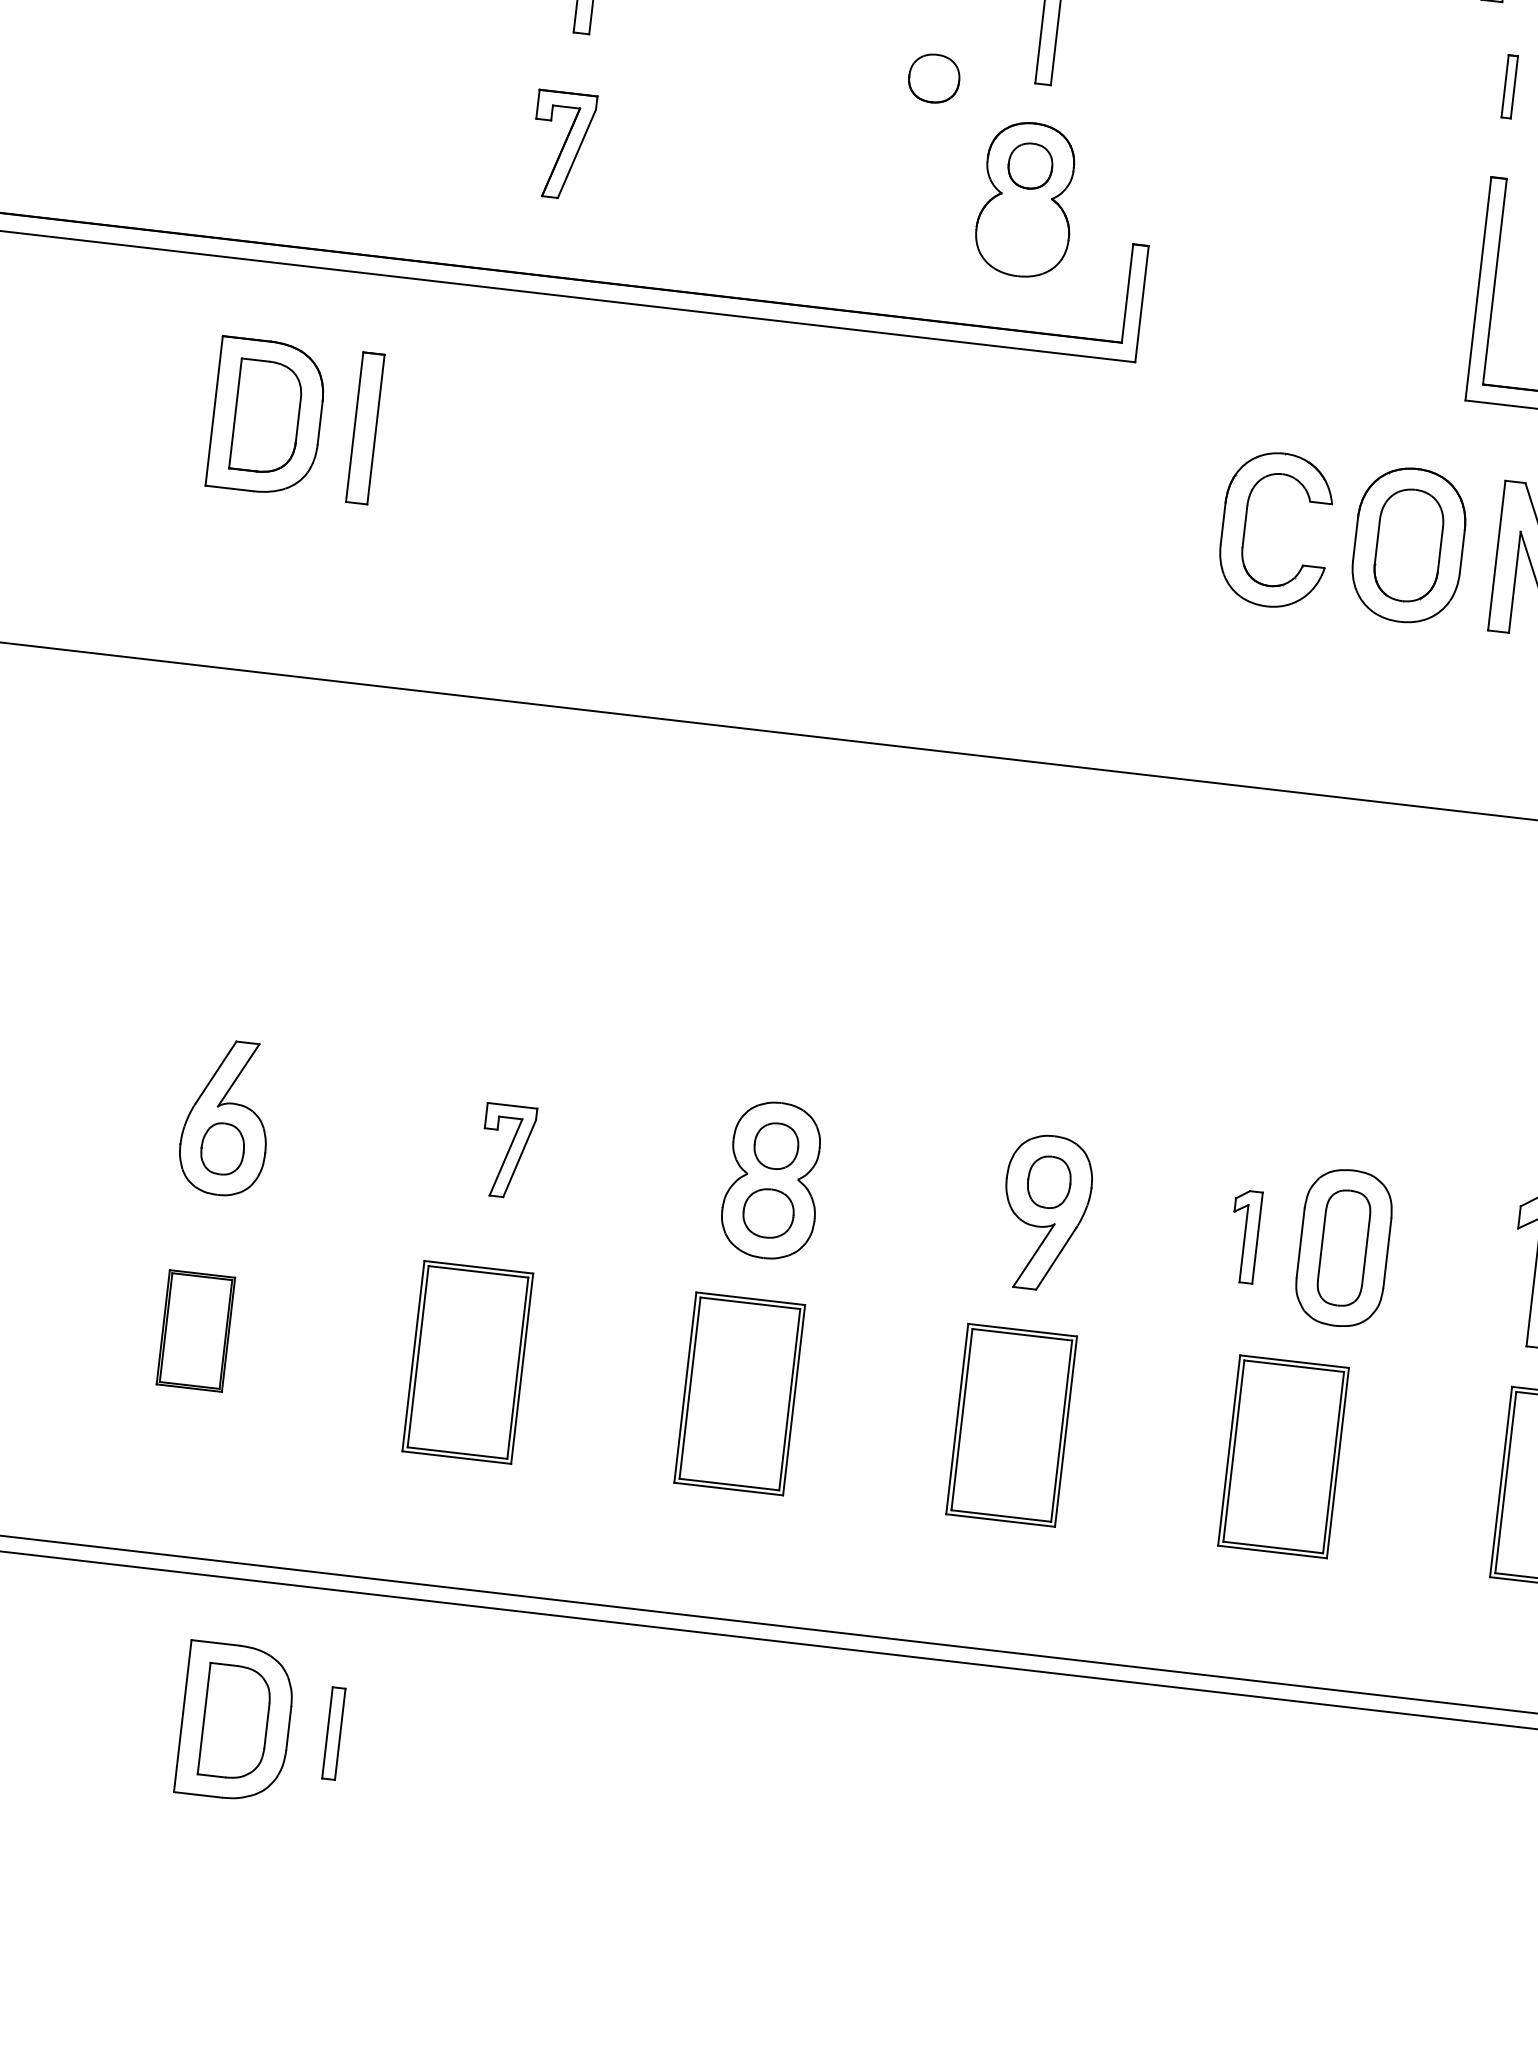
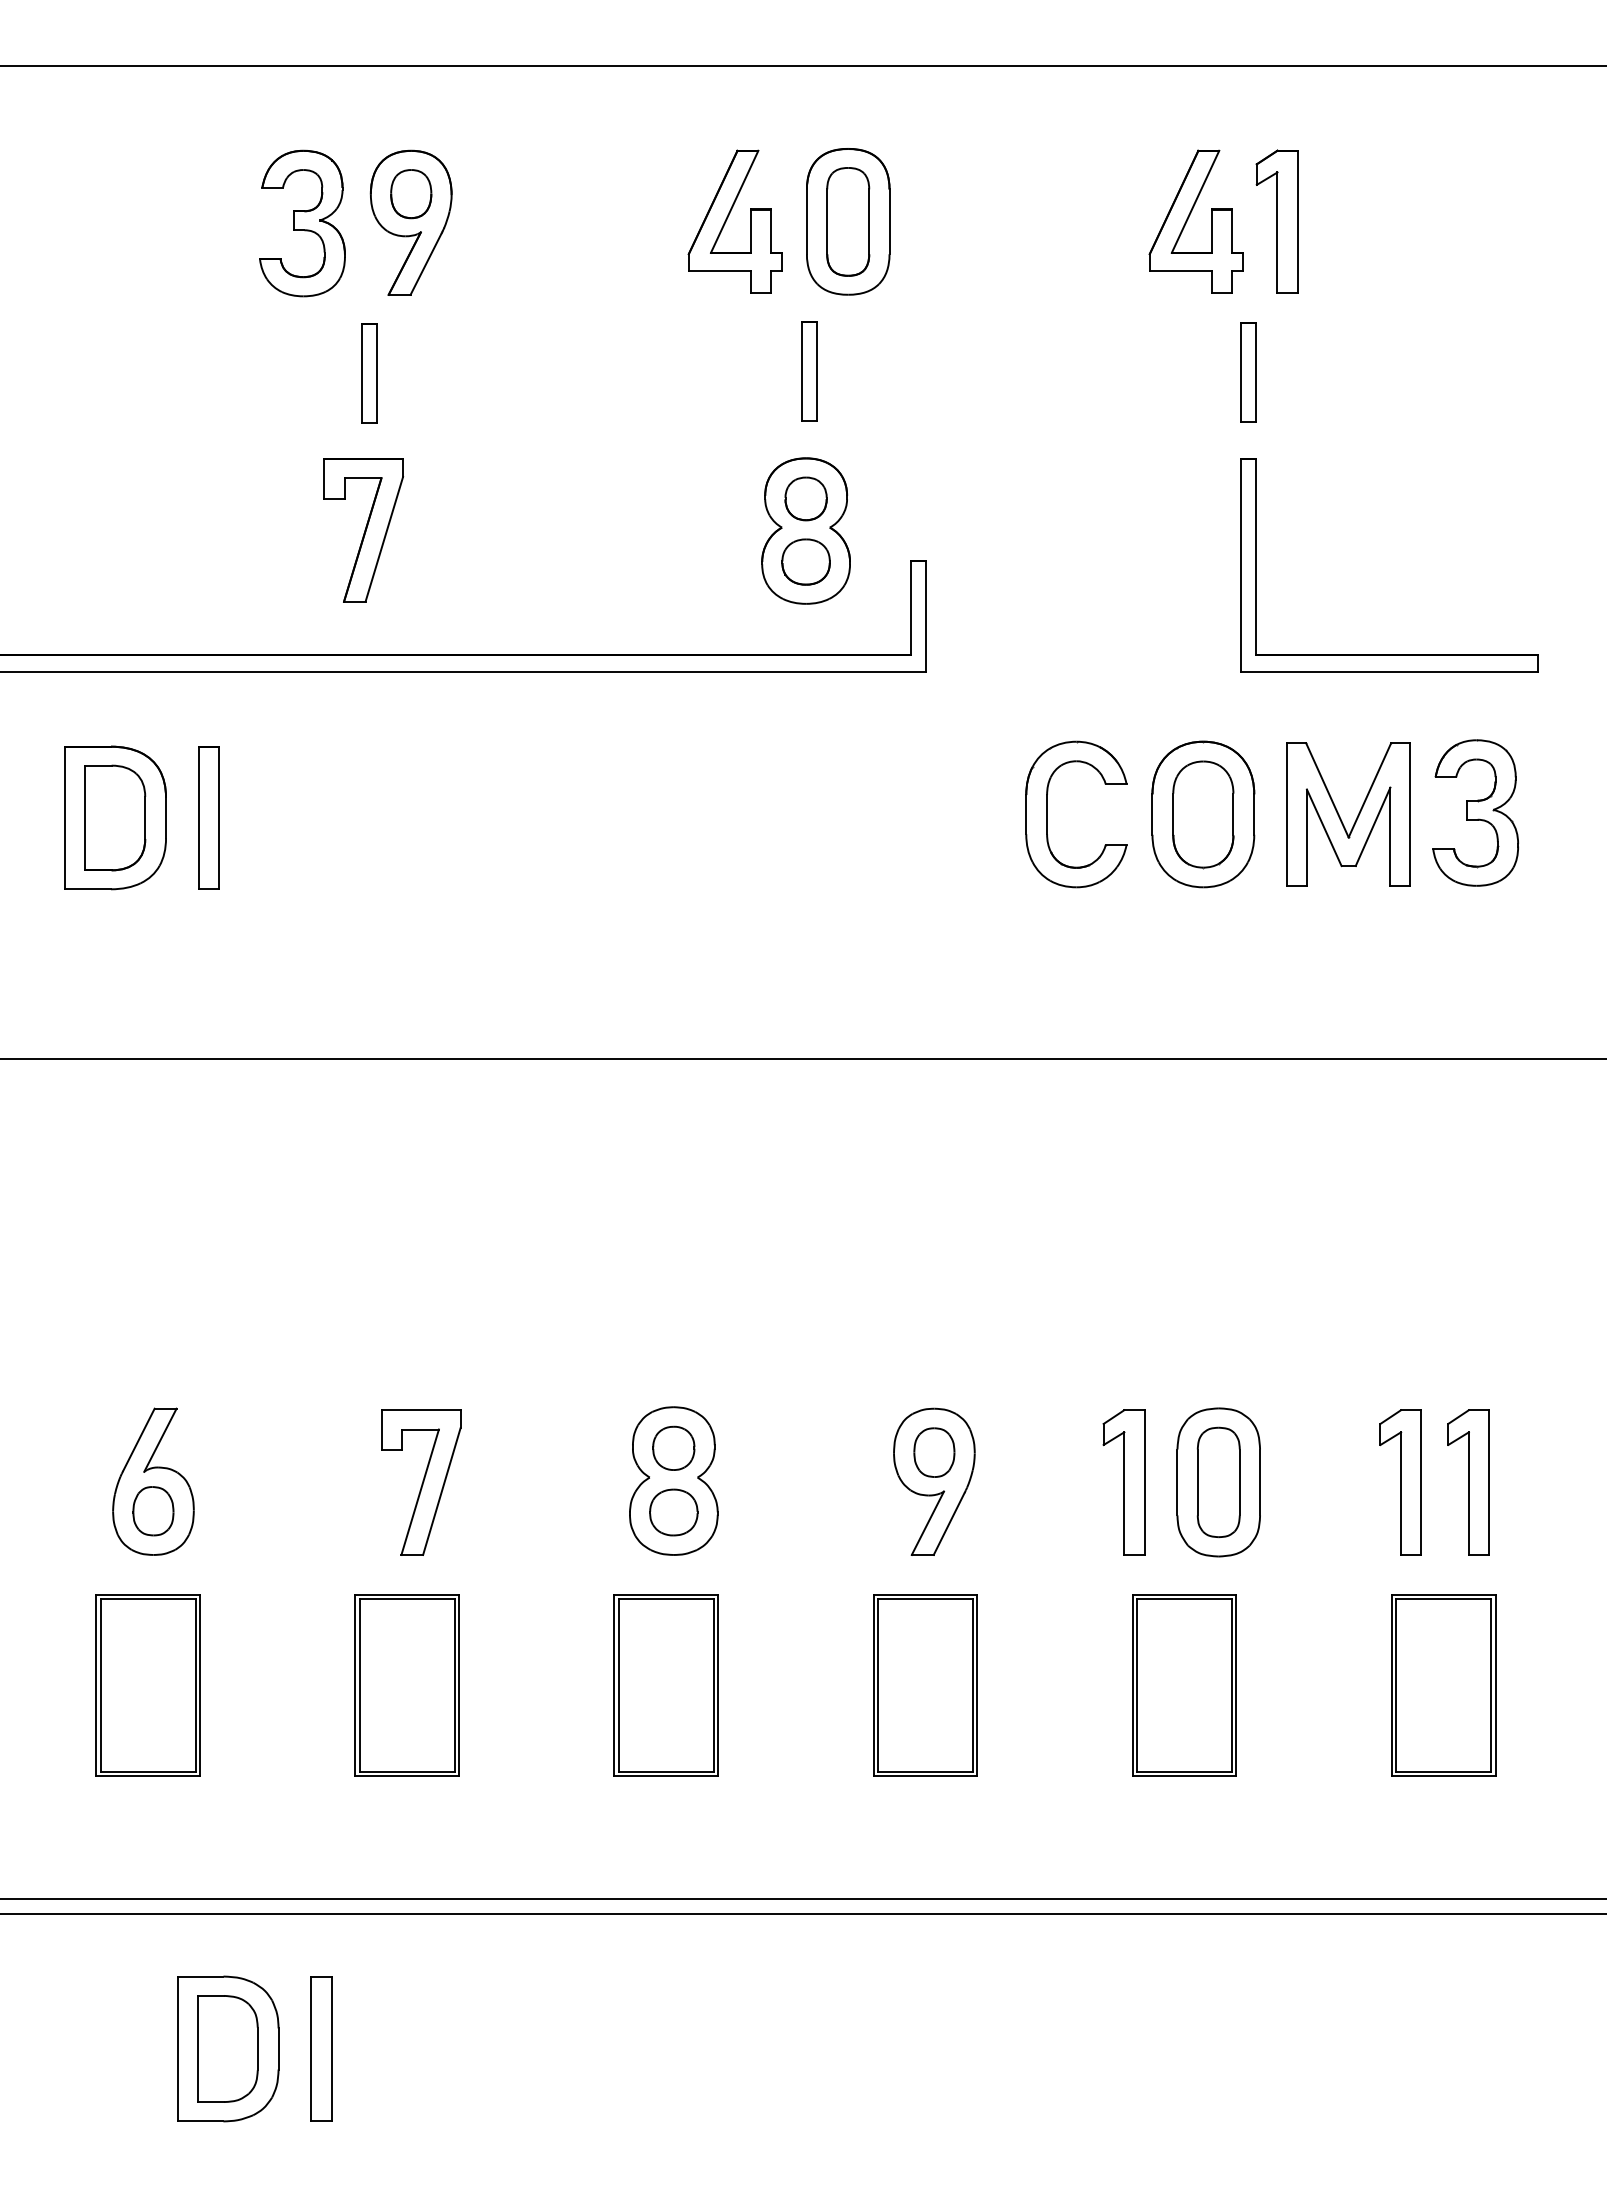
part: (933, 77) -> (805, 561), moved
part: (1509, 87) -> (1248, 372), size x1.67
part: (562, 145) -> (363, 530), size x1.43
part: (507, 1151) -> (421, 1482), size x1.67
part: (1244, 1236) -> (1123, 1482), size x1.67
part: (195, 1331) -> (147, 1685), size x1.67
part: (333, 1733) -> (321, 2048), size x1.67

